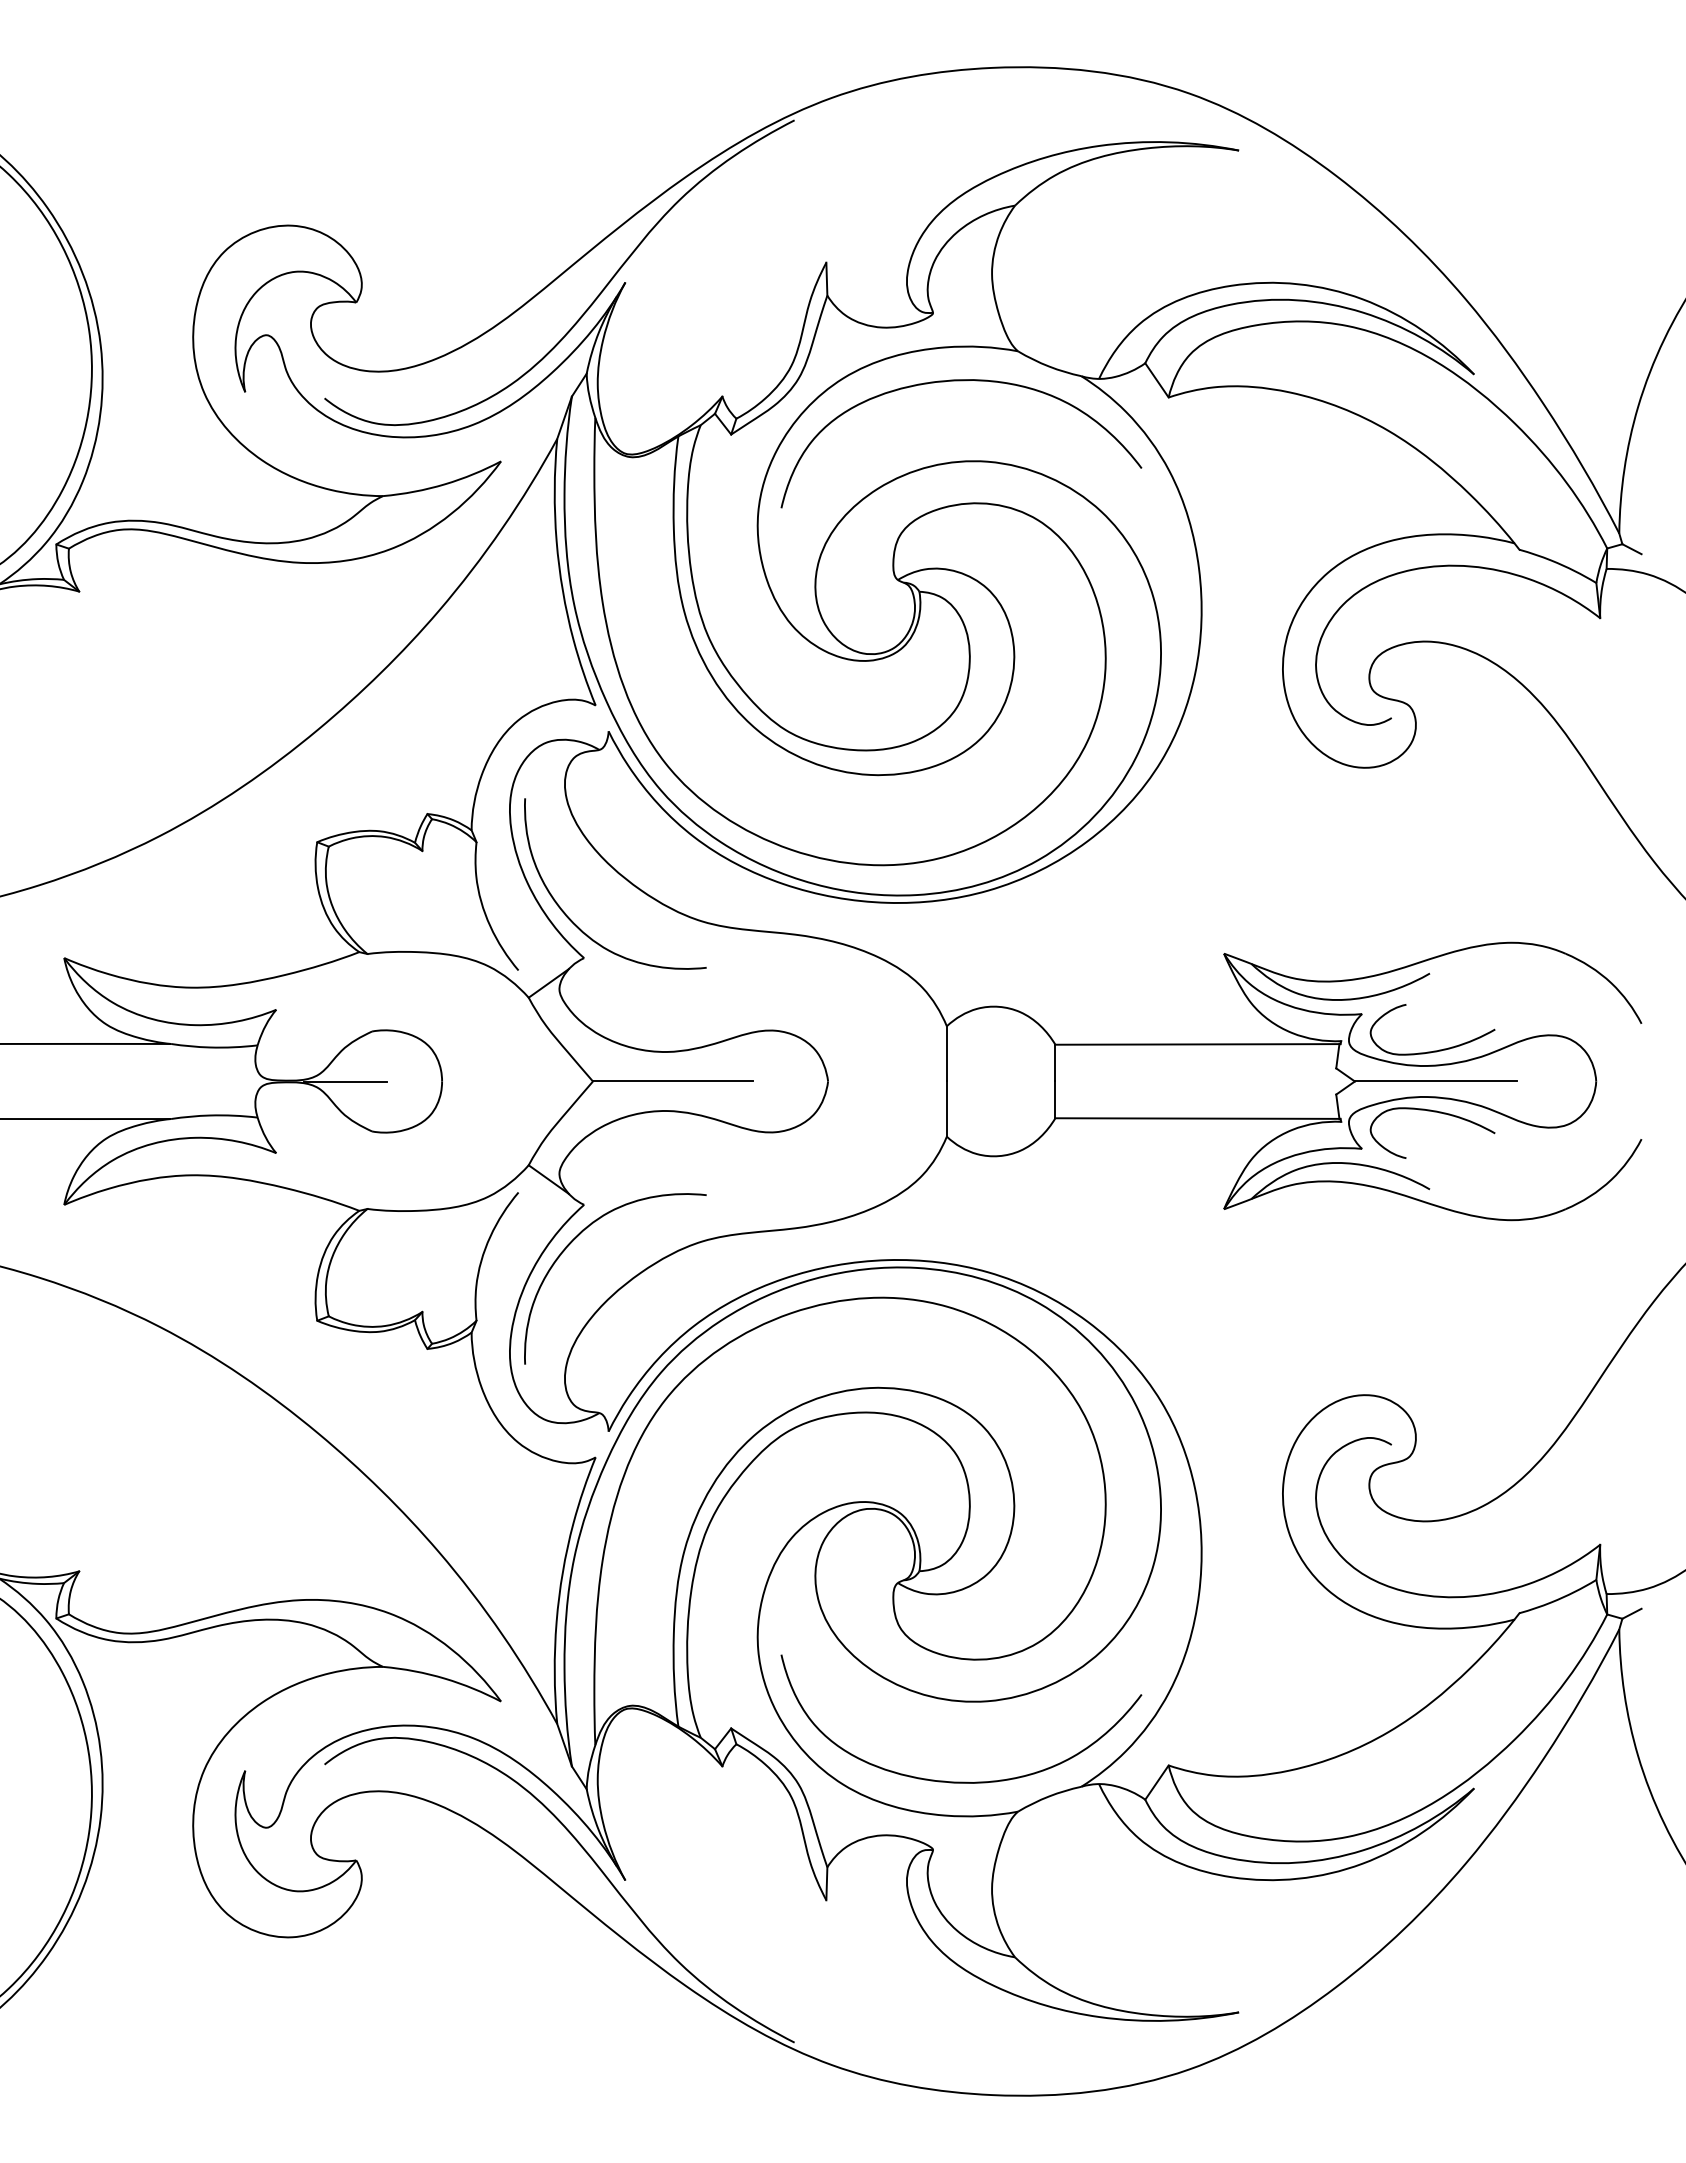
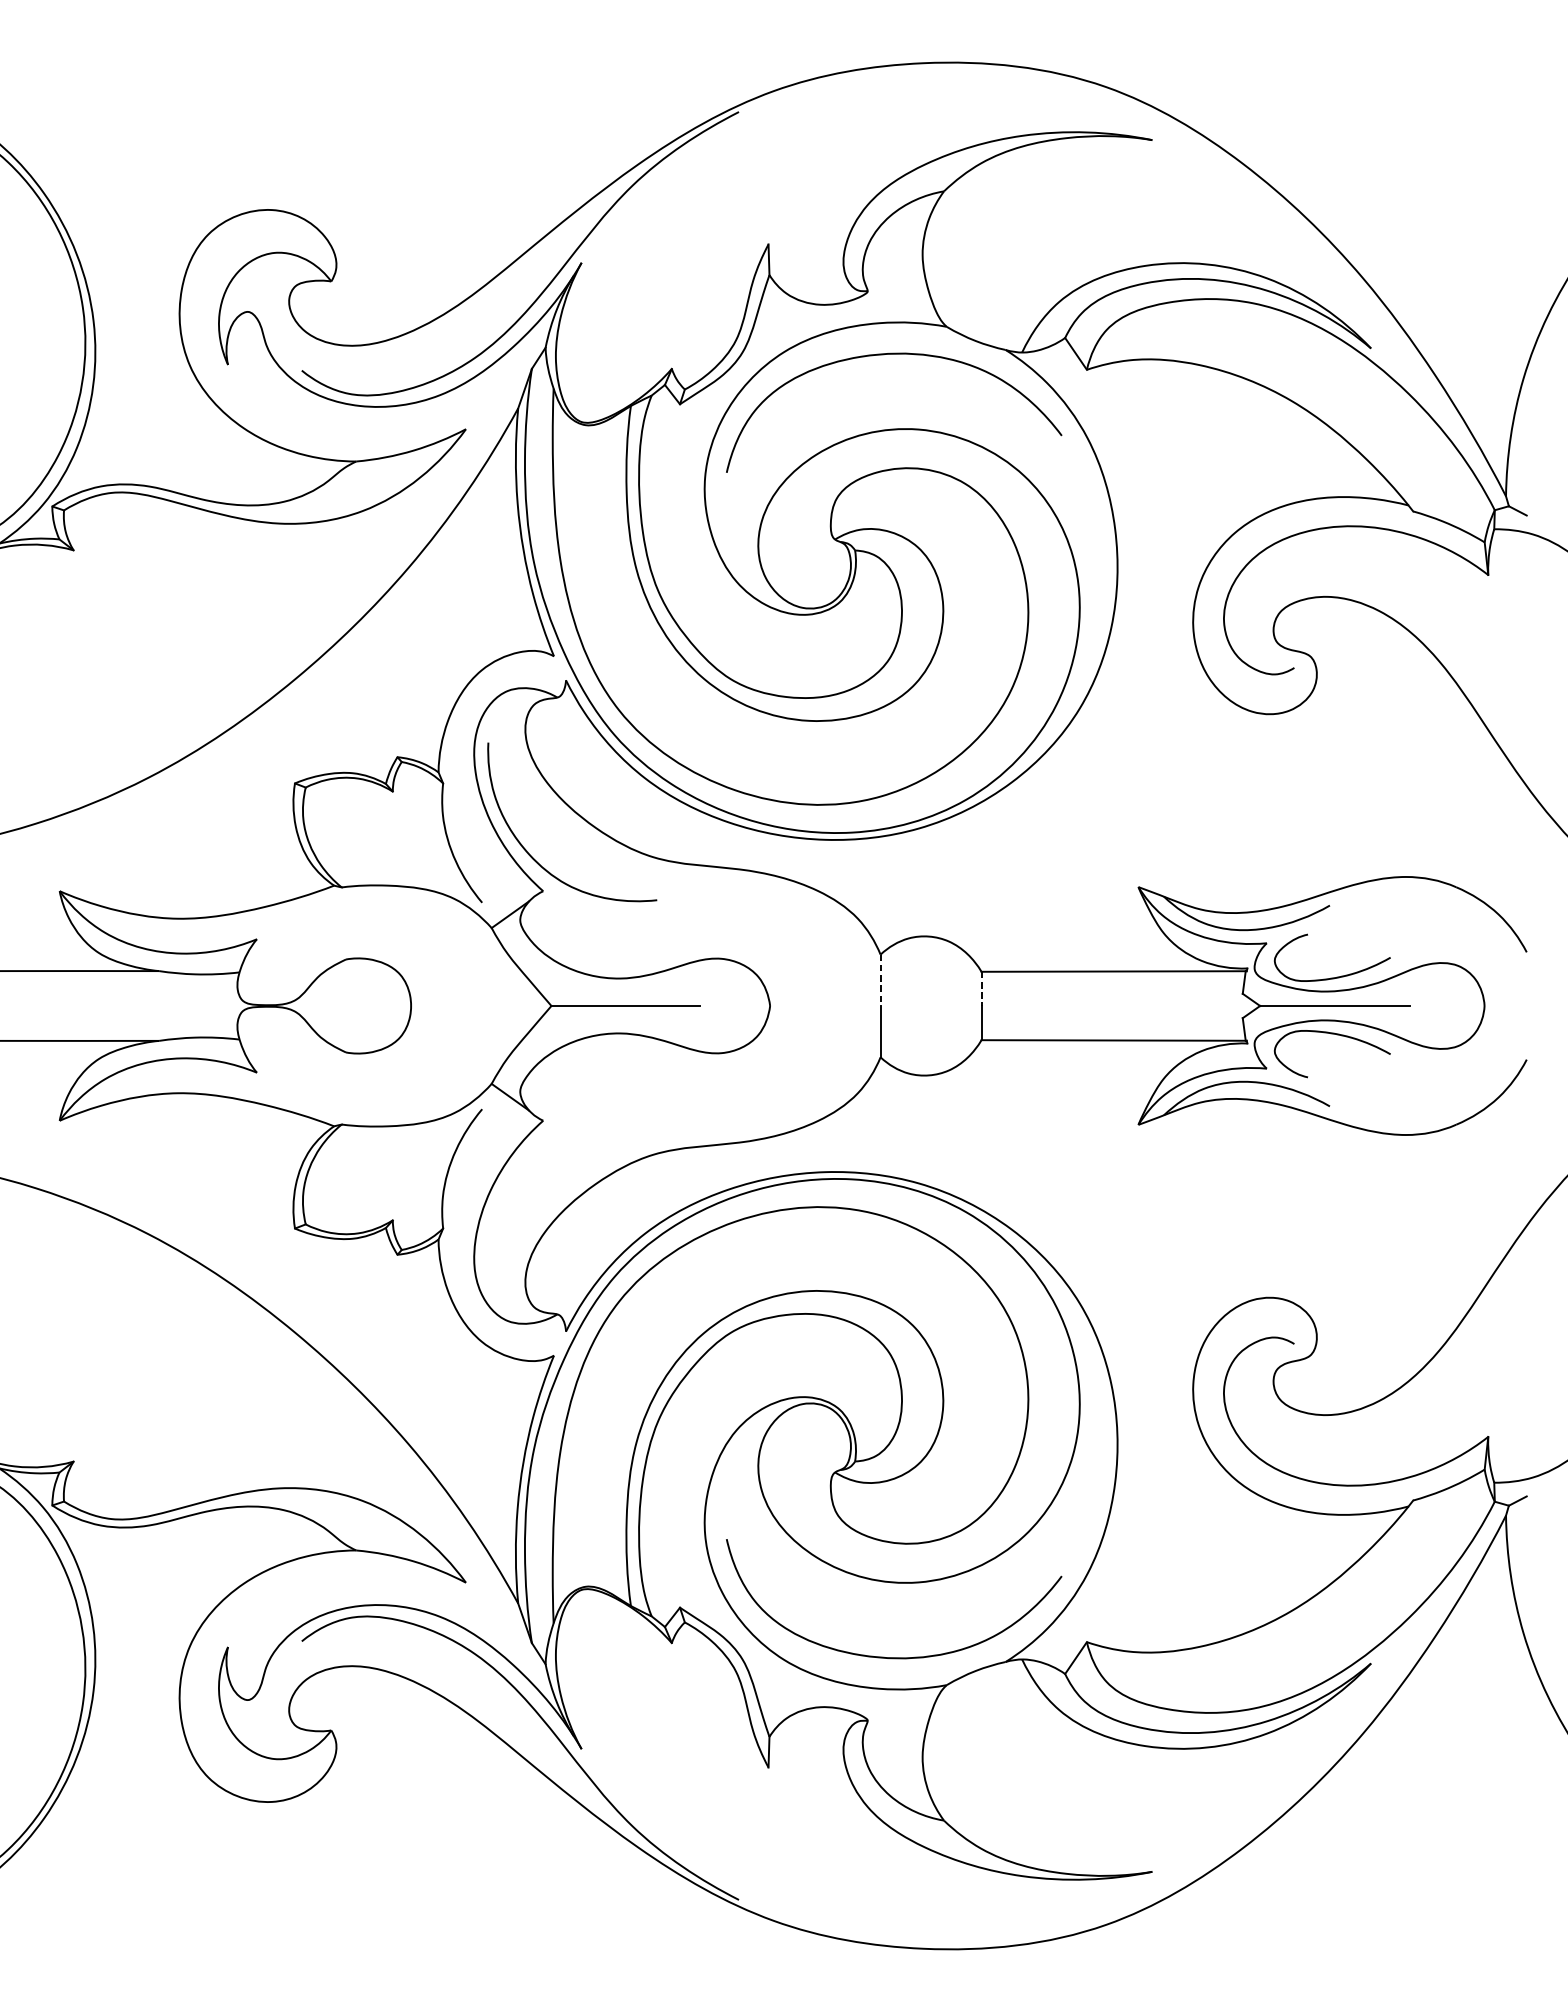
line: (946, 1053) -> (880, 979), solid -> dashed
line: (1055, 1063) -> (981, 989), solid -> dashed
line: (345, 1081) -> (321, 1006), removed
curve: (576, 1238) -> (536, 1152), removed

